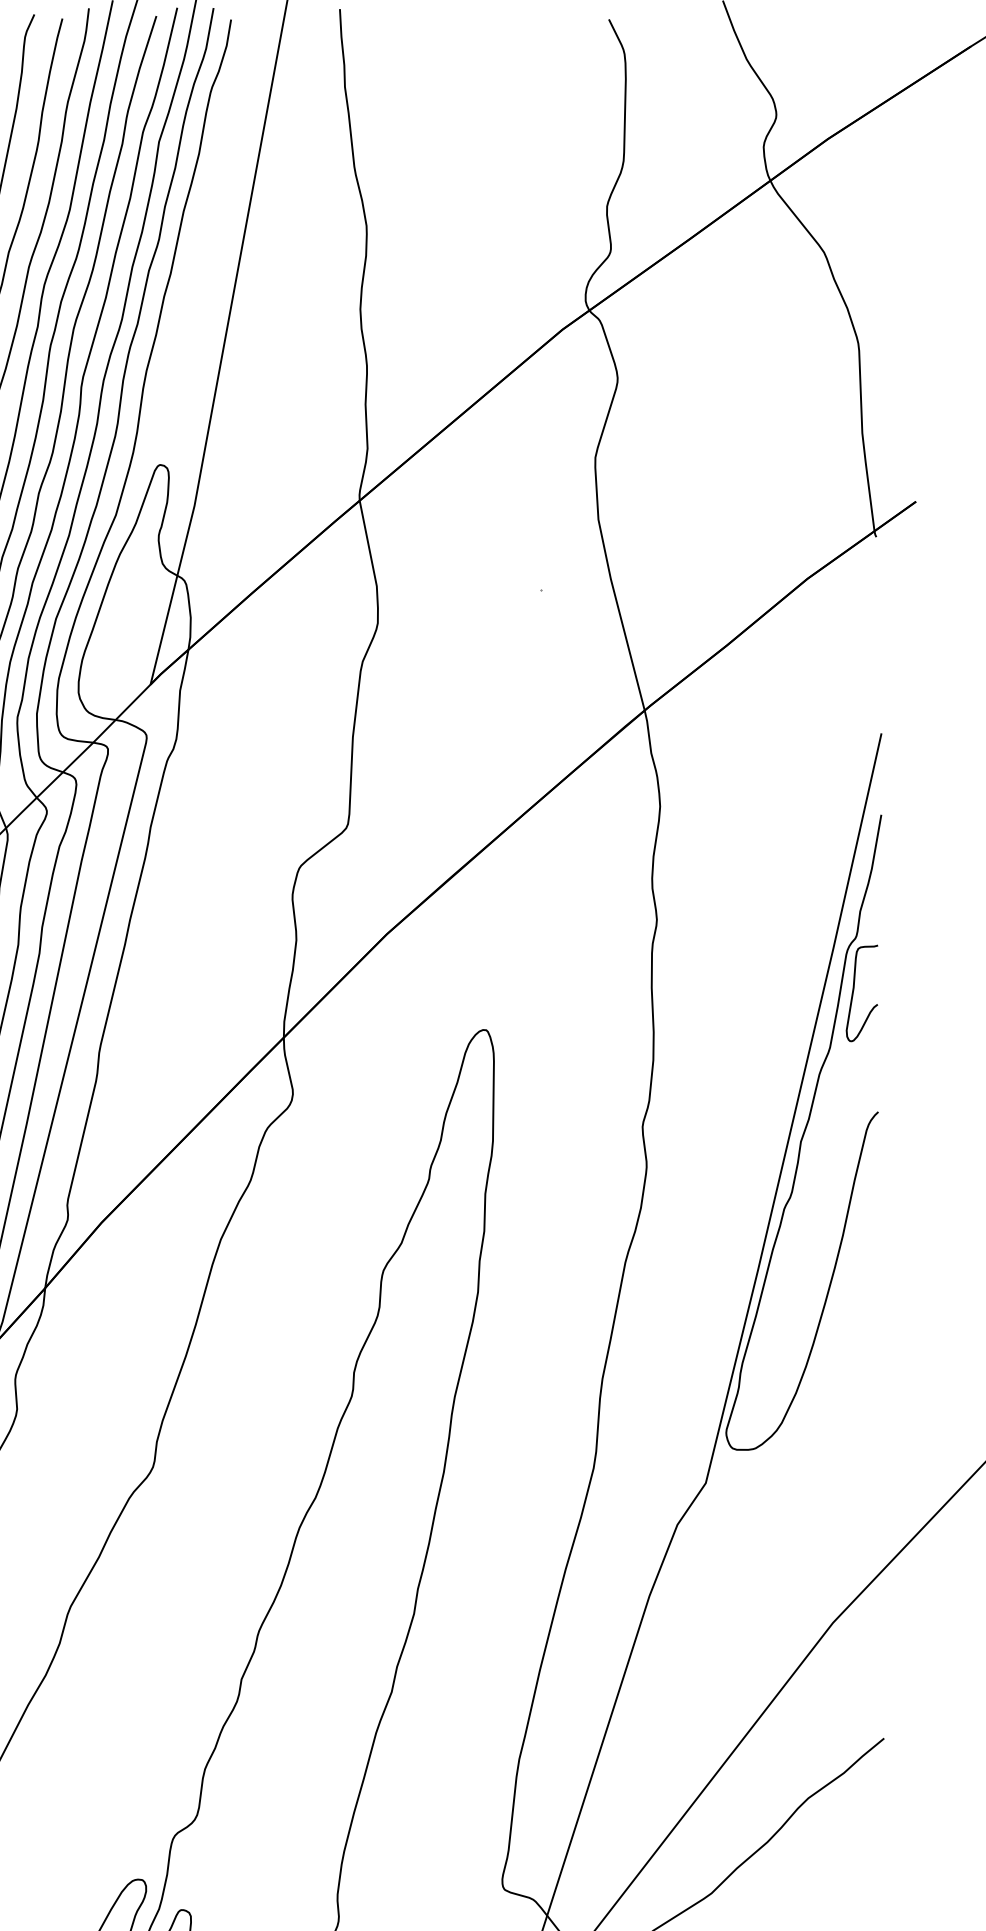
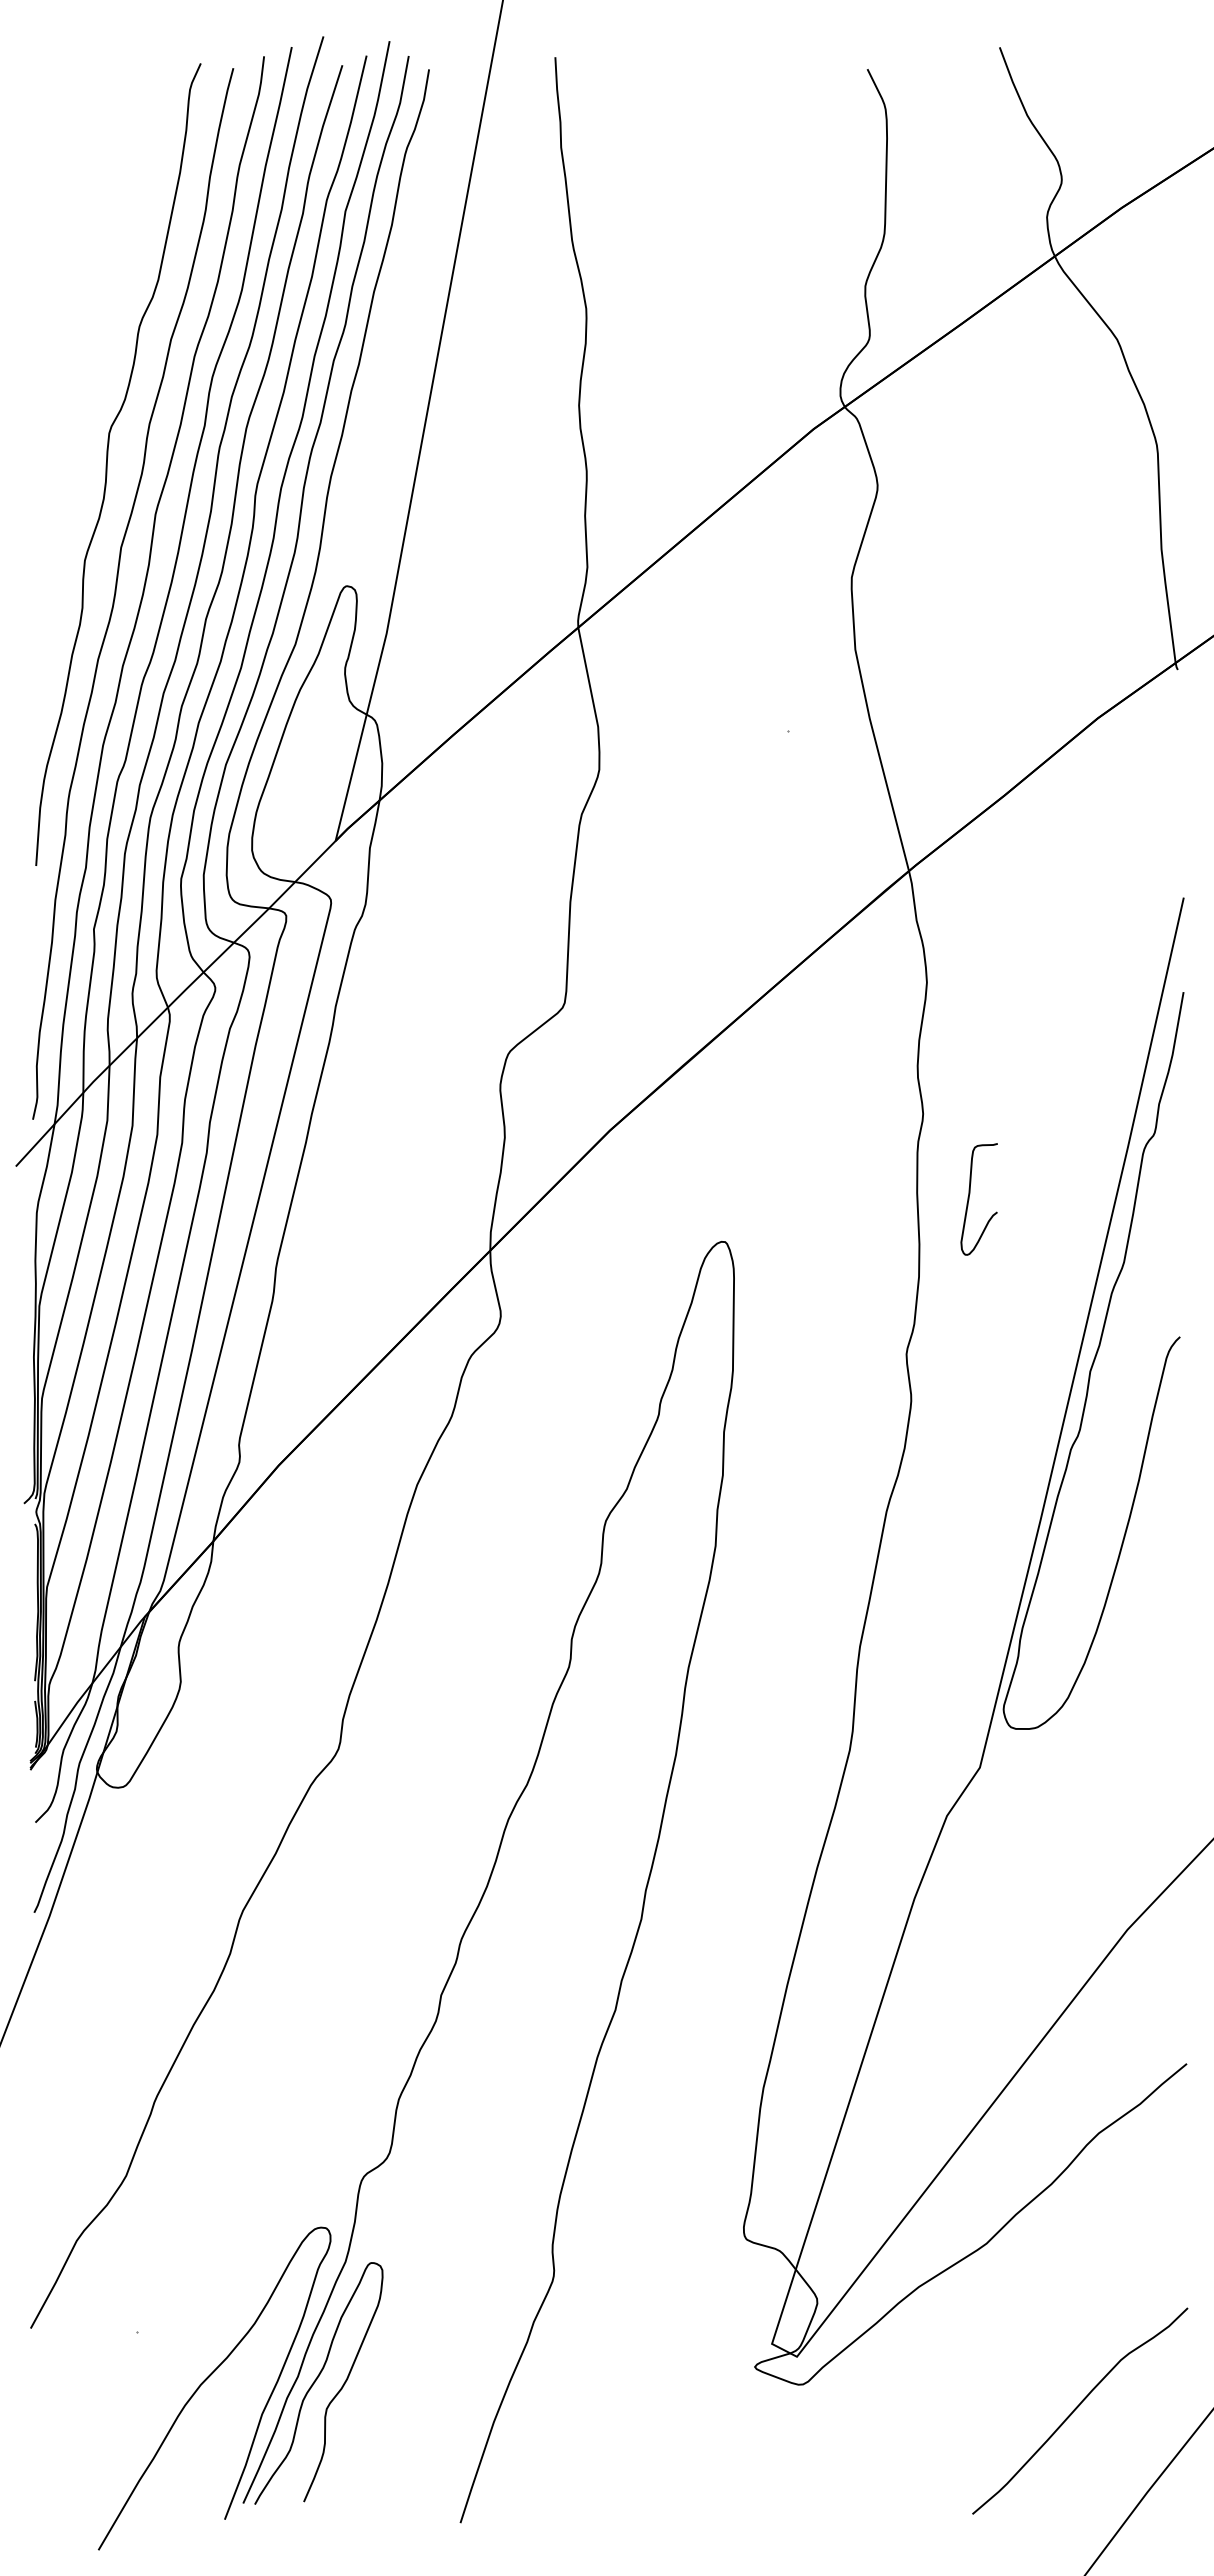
curve: (853, 993) -> (969, 1199), moved

